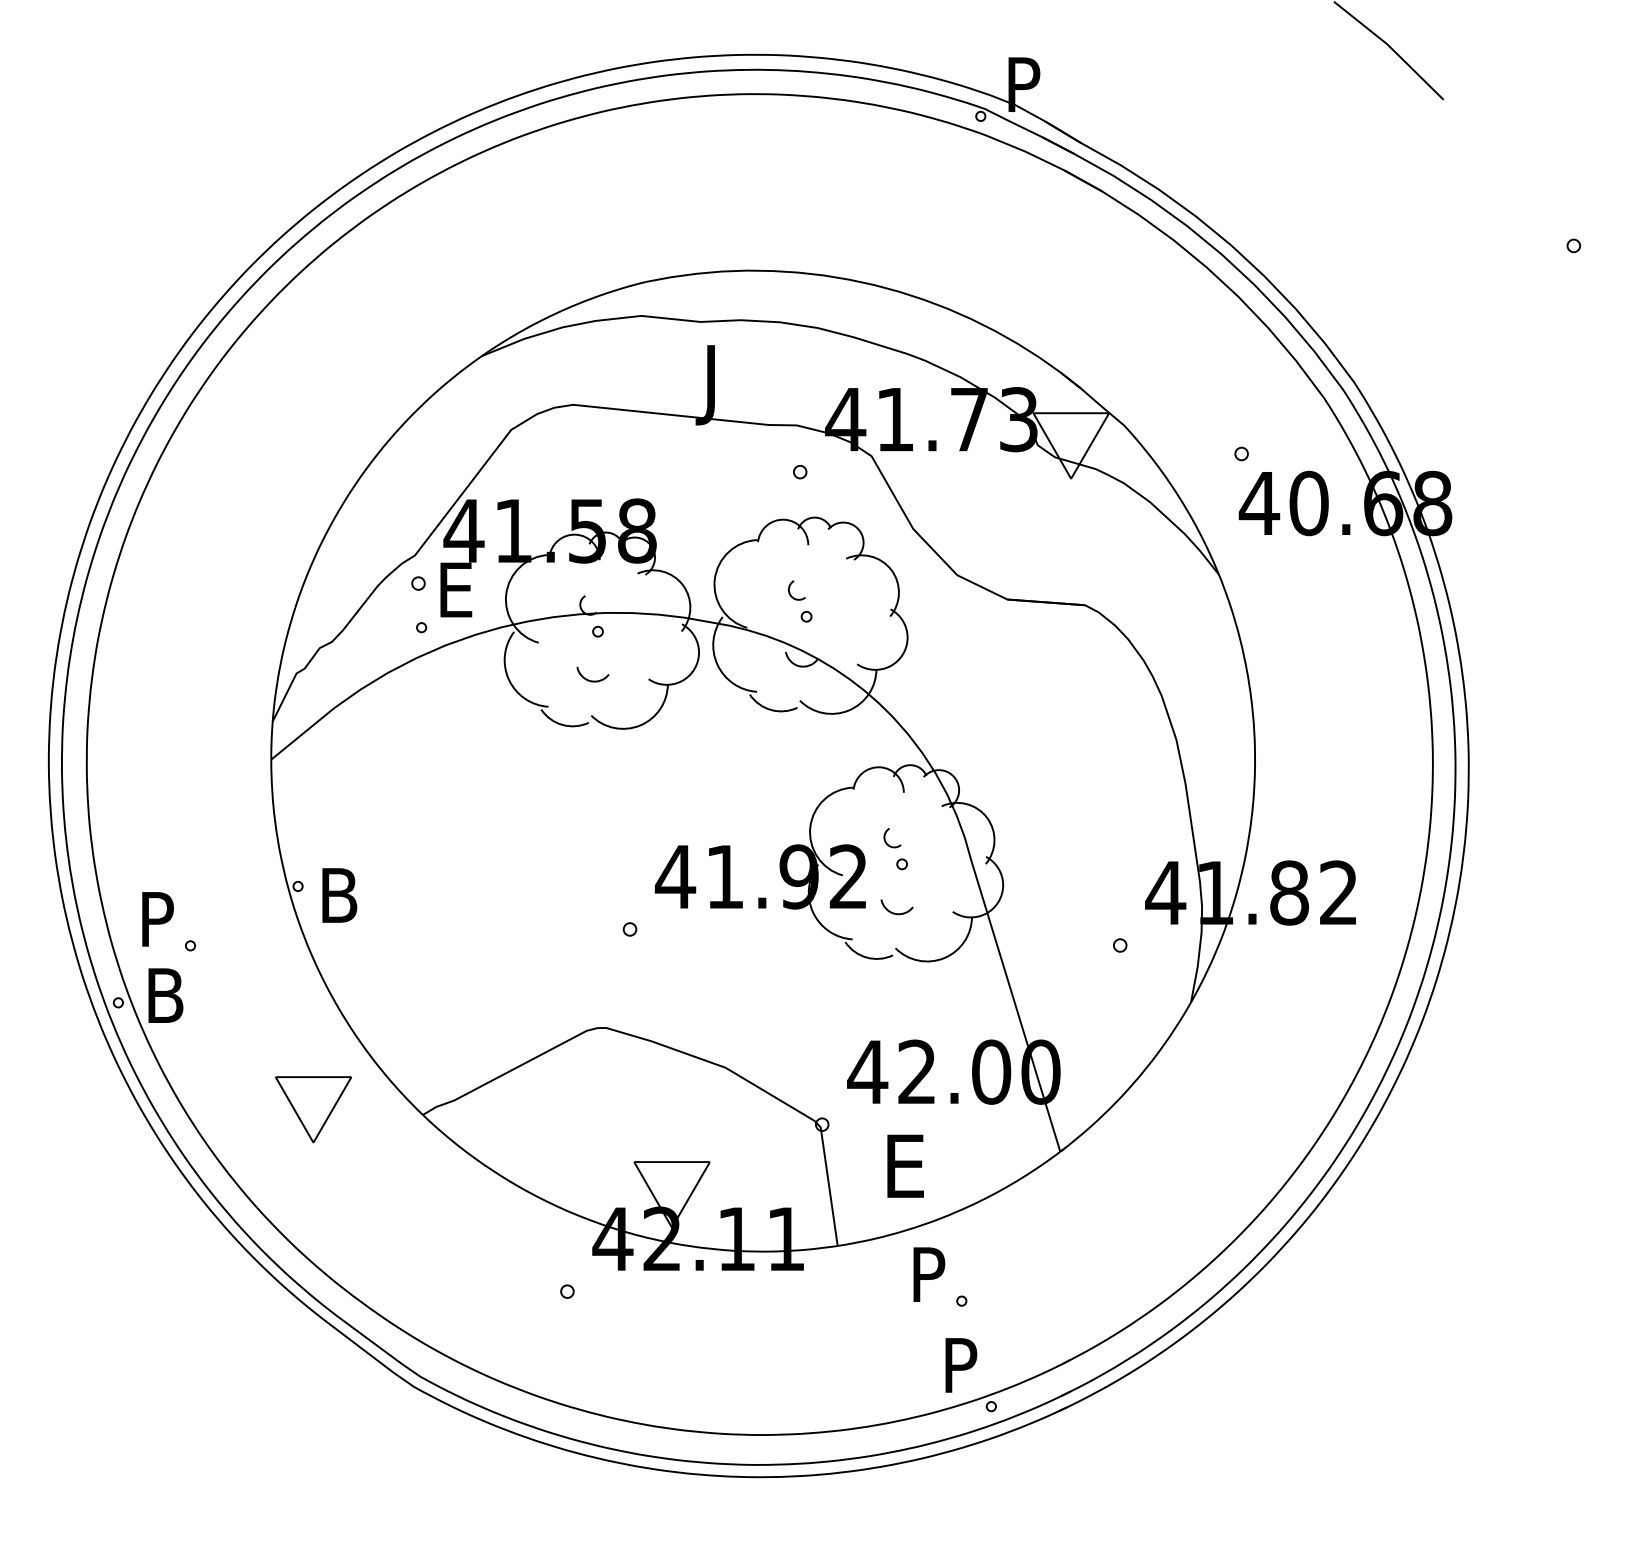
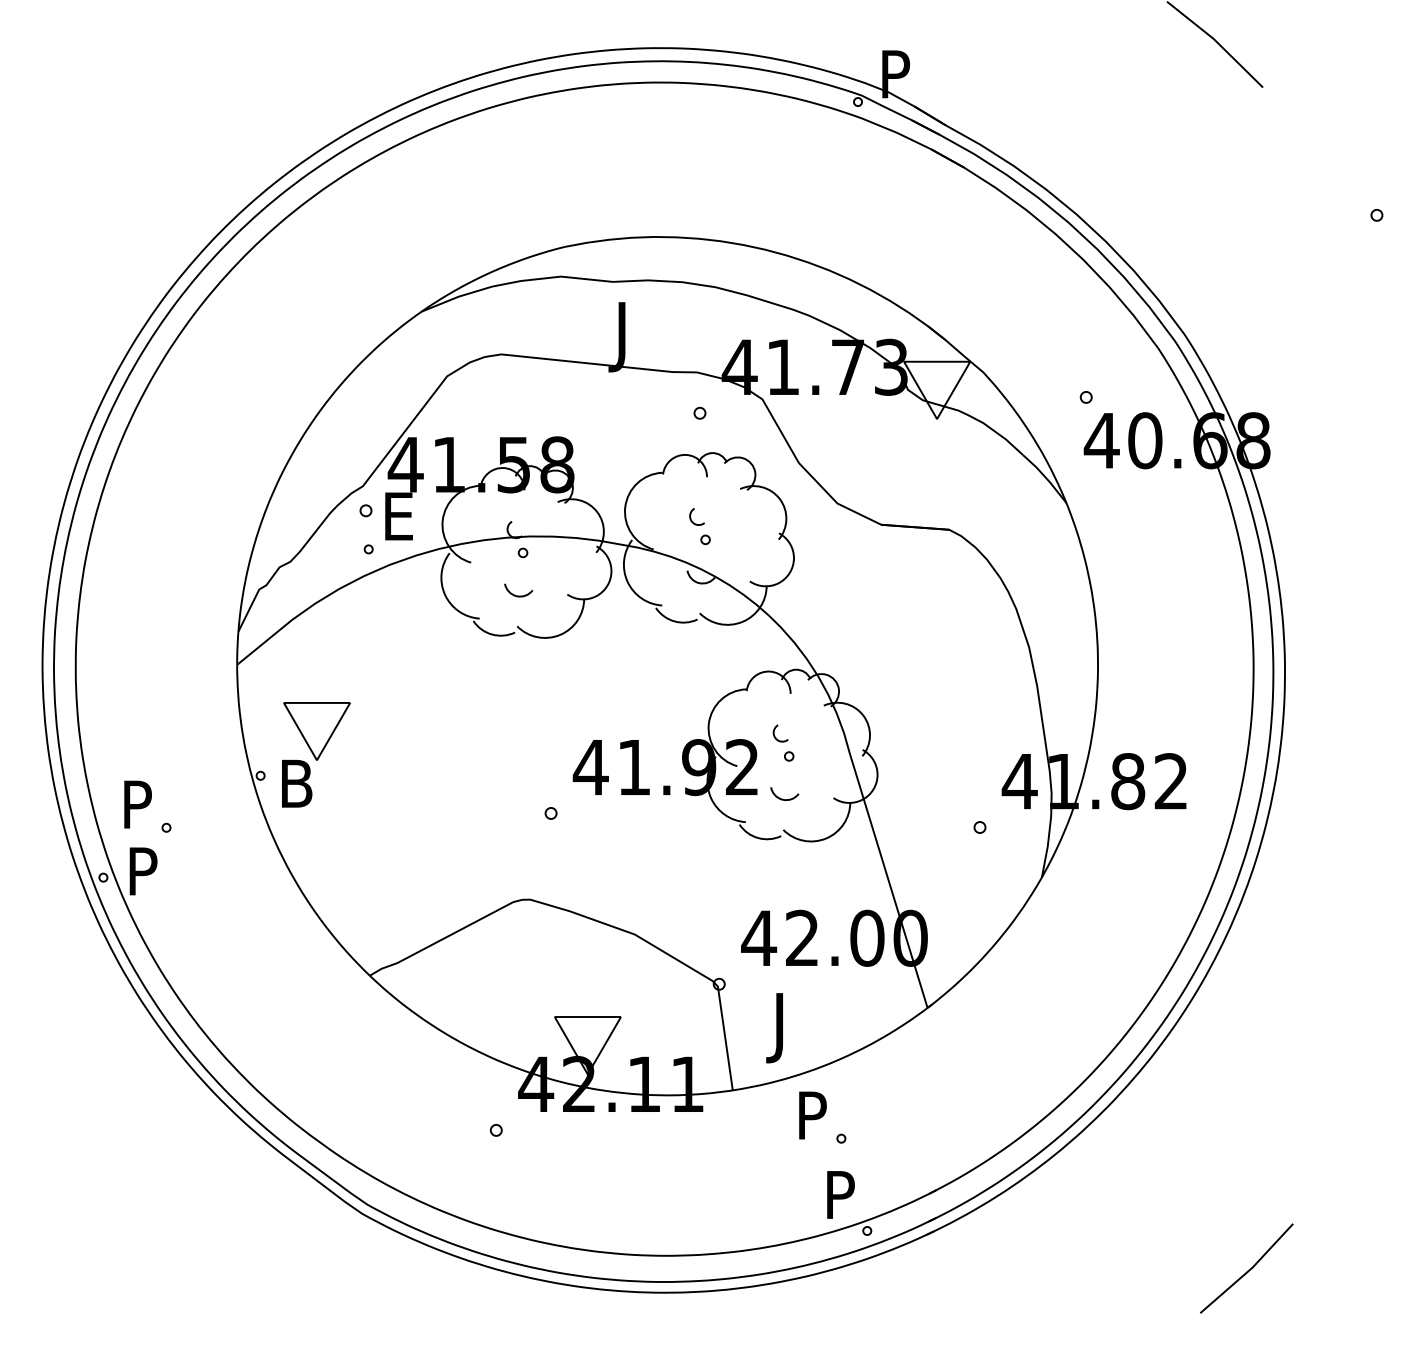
text: (169, 995) -> (148, 871), B -> P
part: (313, 1109) -> (317, 731), moved
text: (899, 1174) -> (786, 1027), E -> J
line: (1426, 1451) -> (1248, 1270), added

